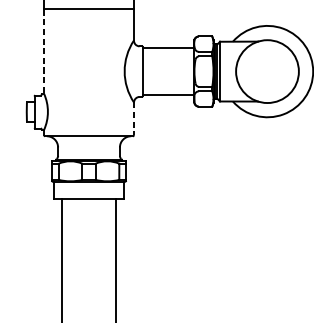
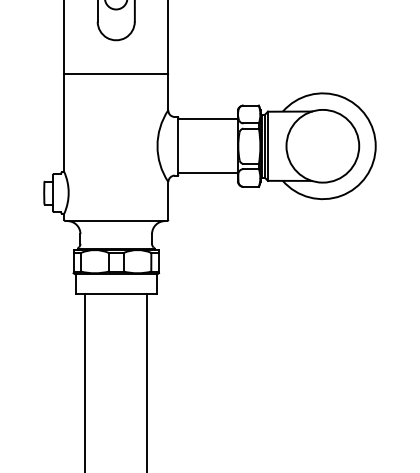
line: (44, 51) -> (64, 123), dashed -> solid
line: (134, 118) -> (168, 200), dashed -> solid

